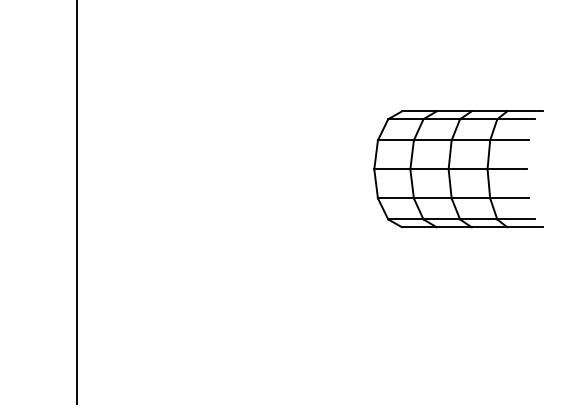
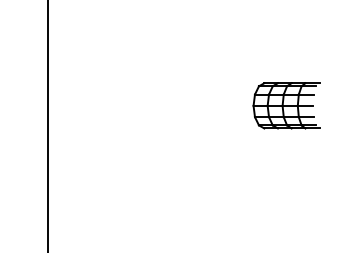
part: (458, 168) -> (286, 105), size x0.62

